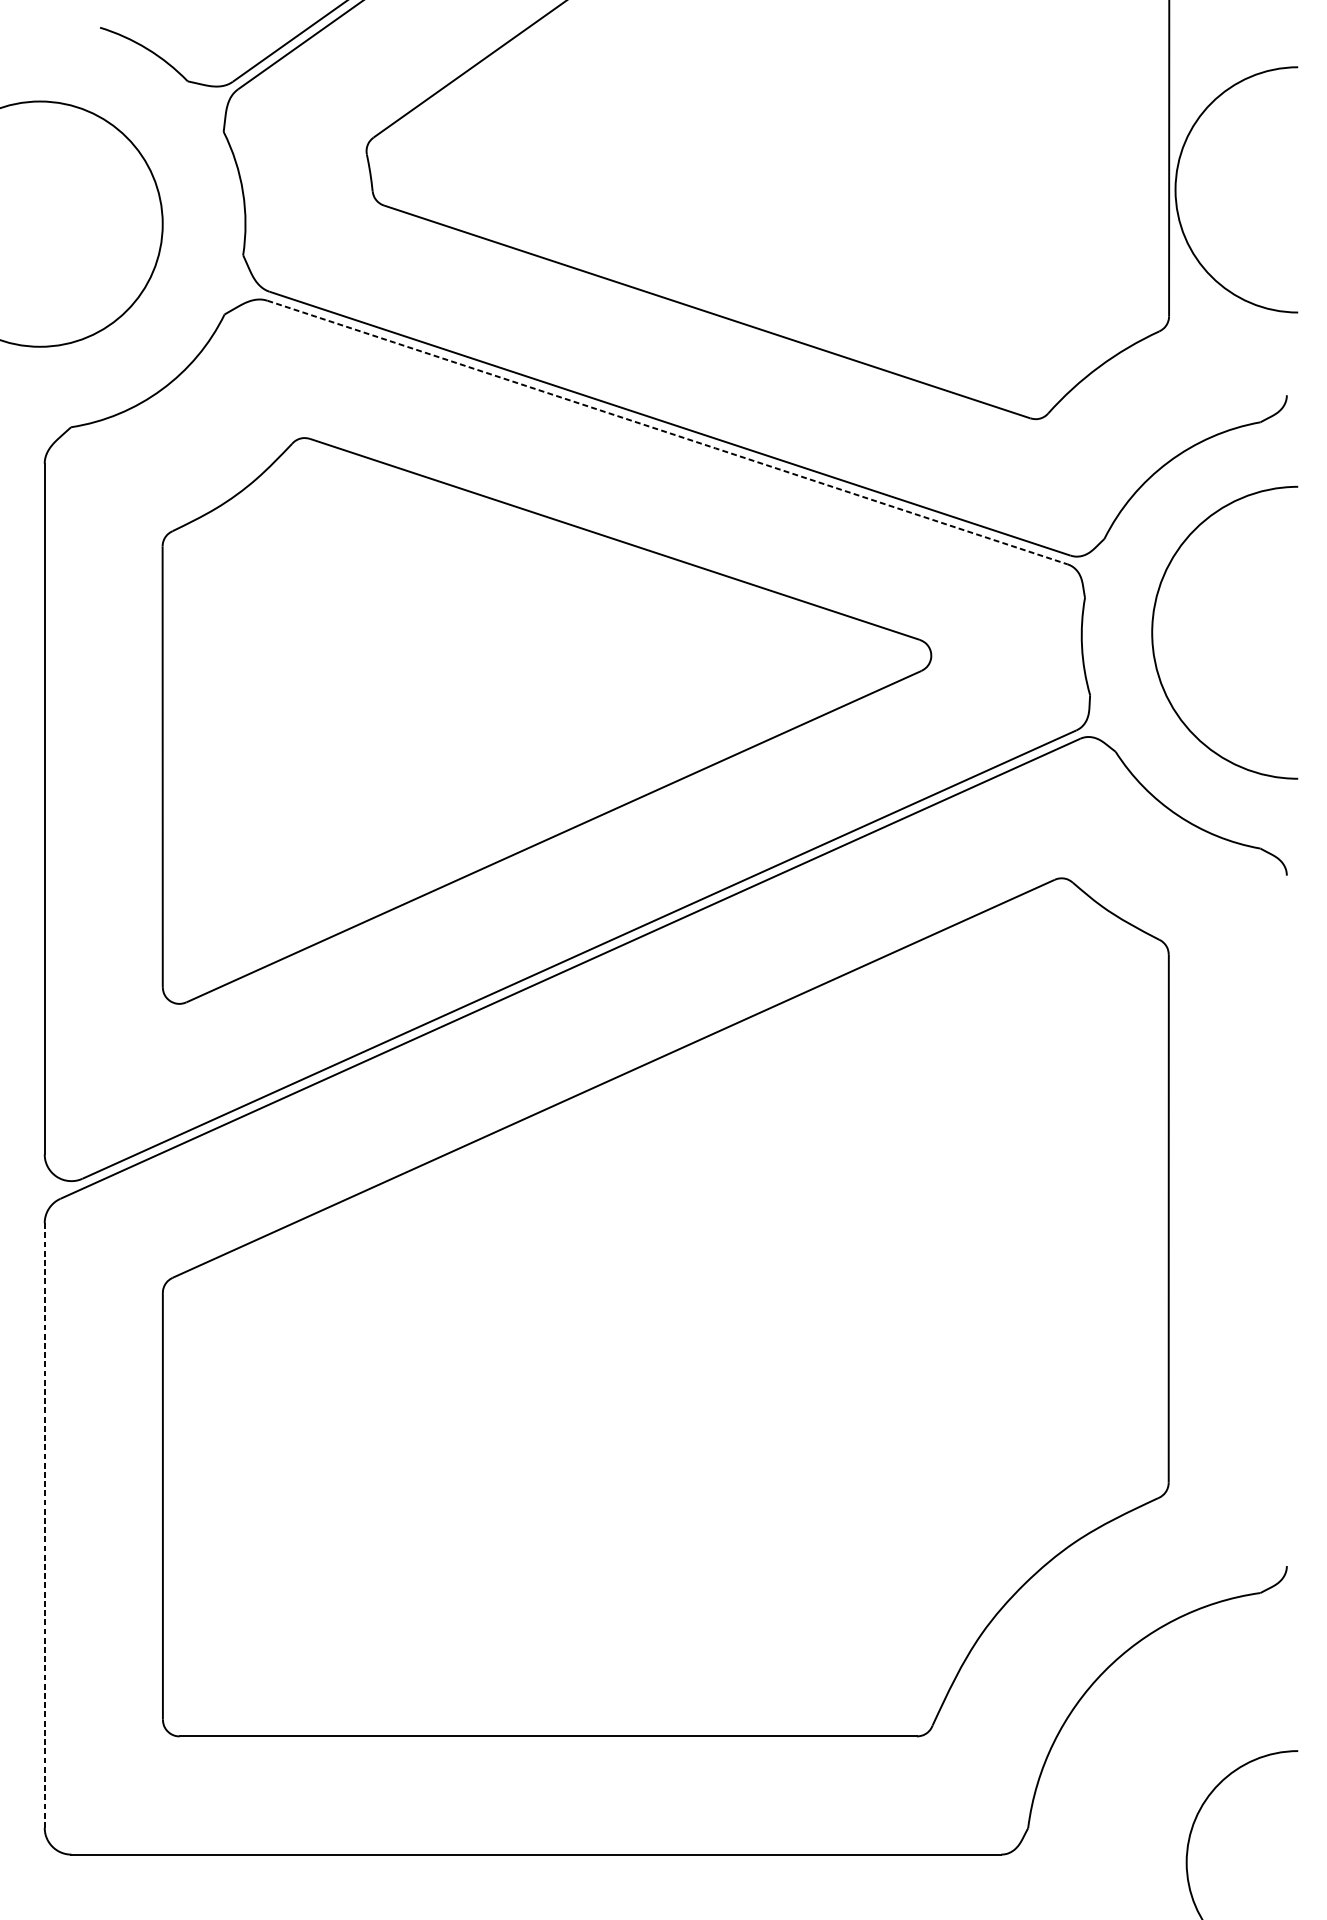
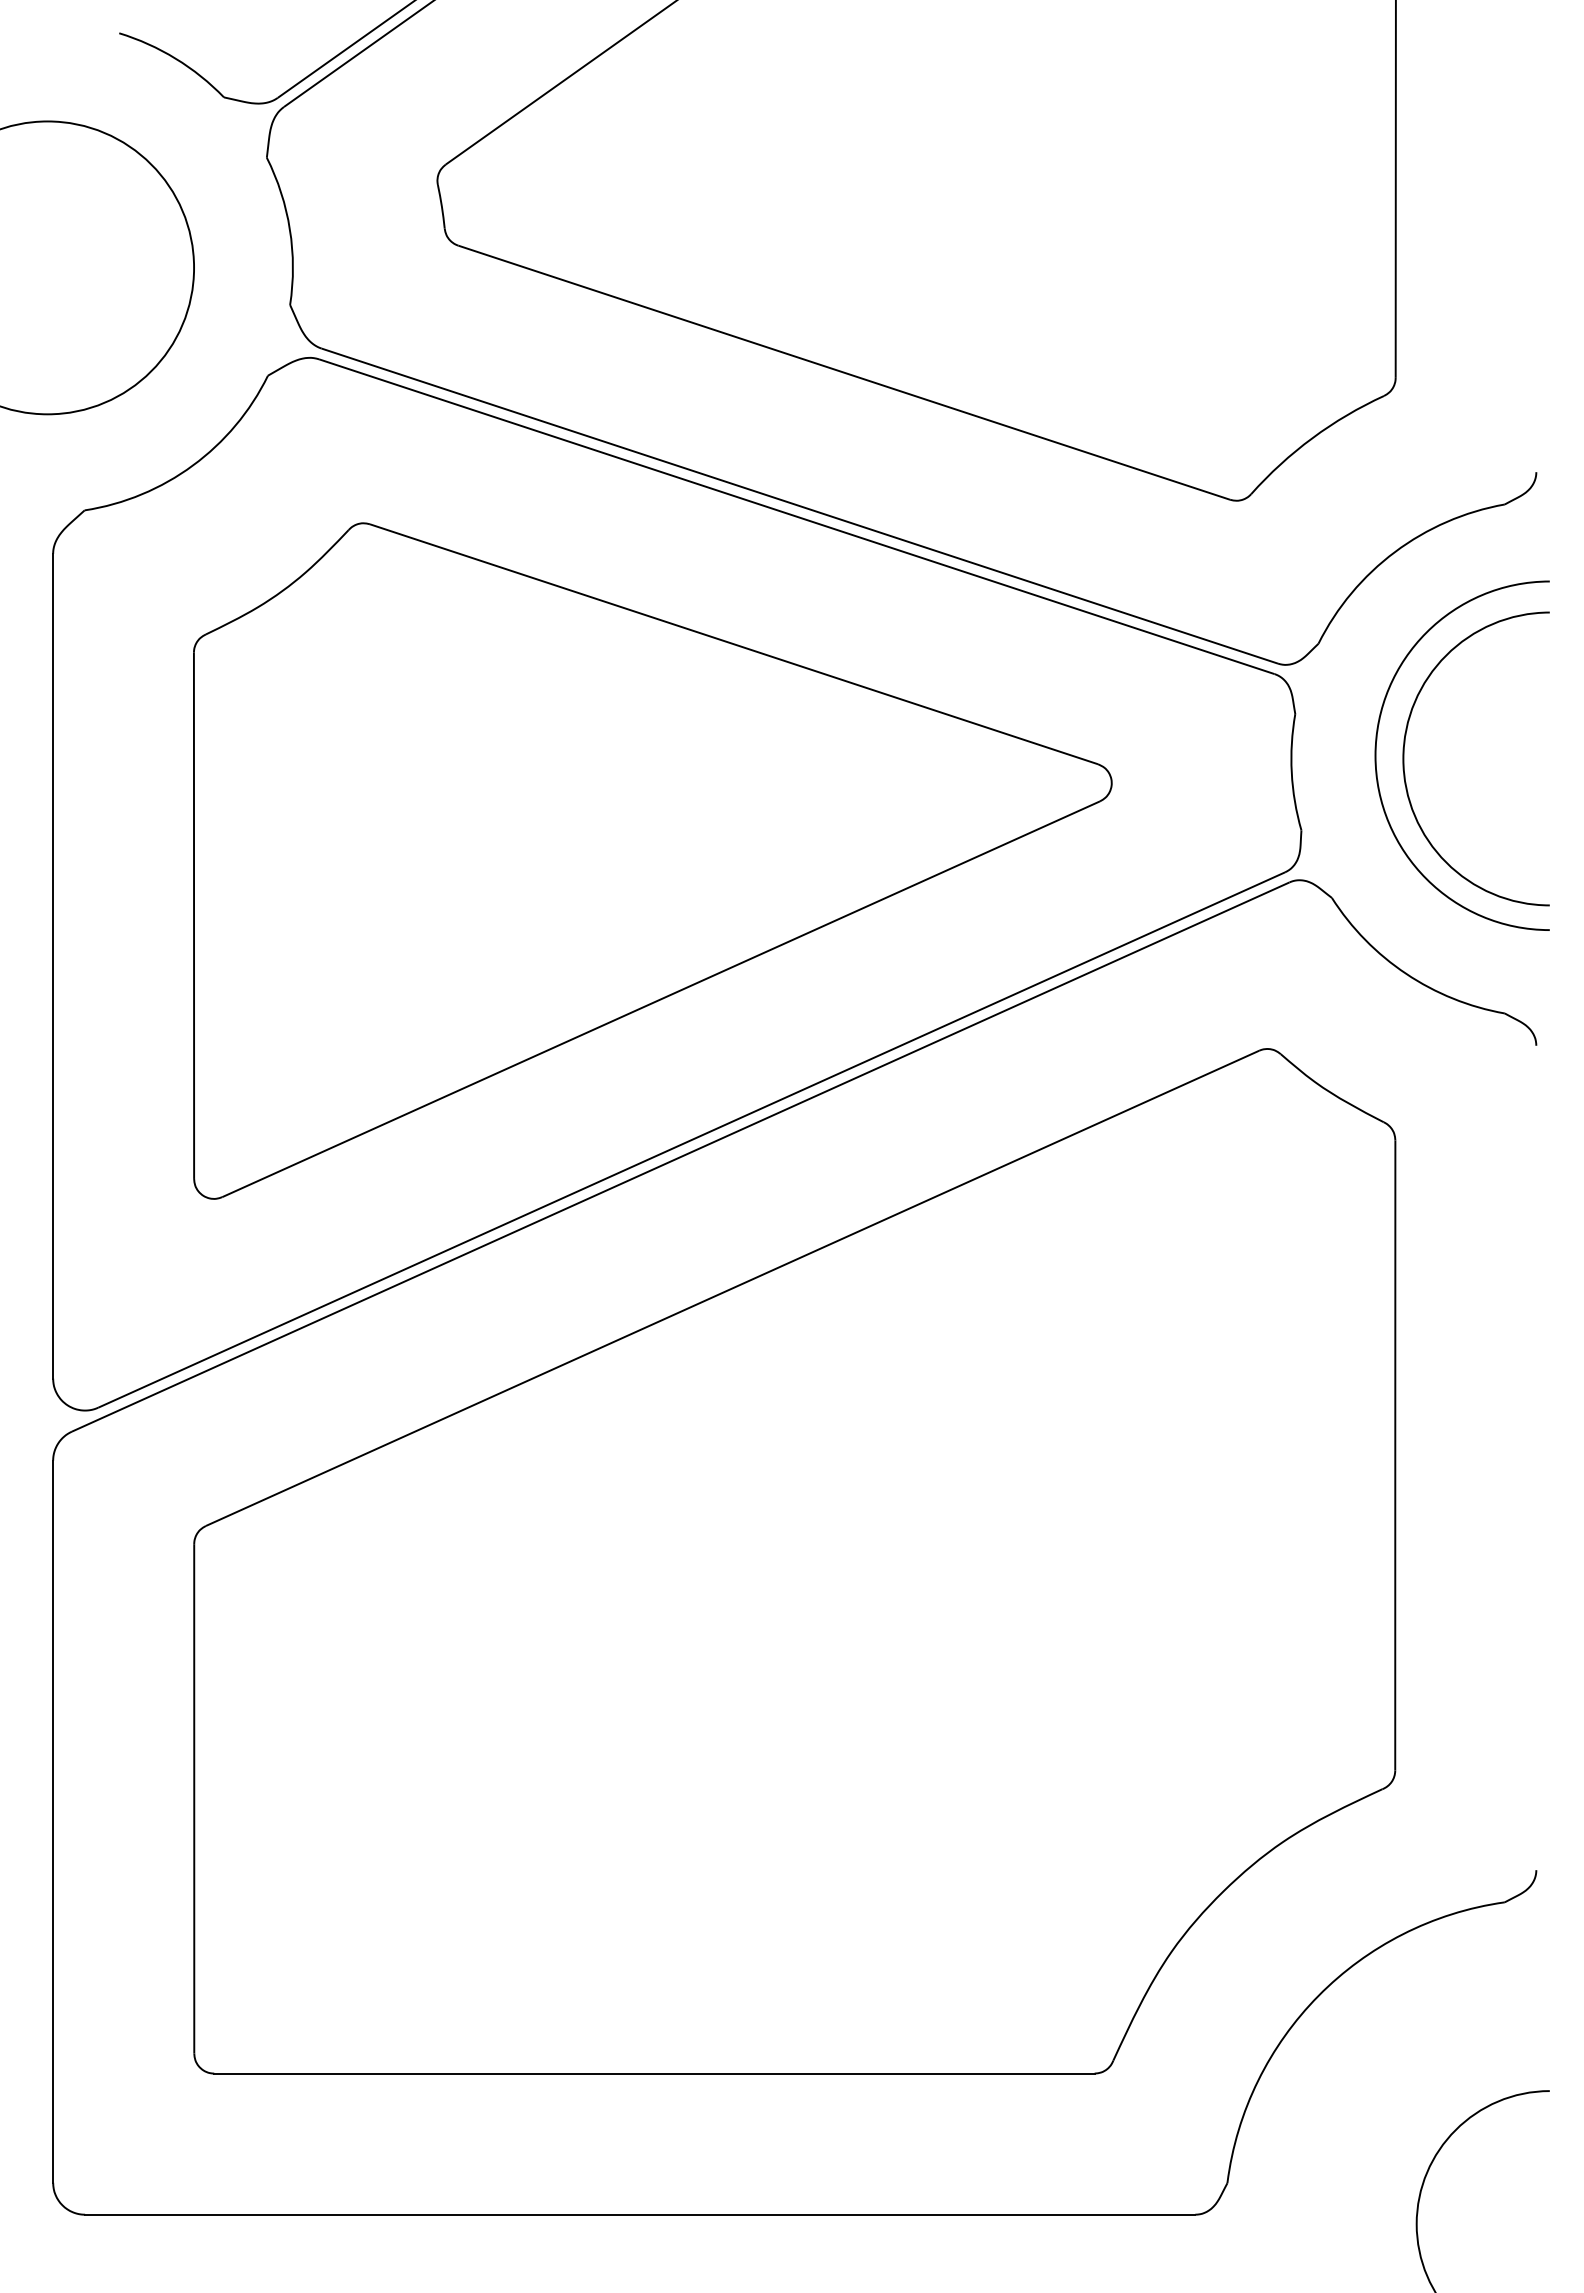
arc: (1176, 189) -> (1404, 758), moved
line: (668, 432) -> (797, 516), dashed -> solid
line: (45, 1525) -> (53, 1821), dashed -> solid

